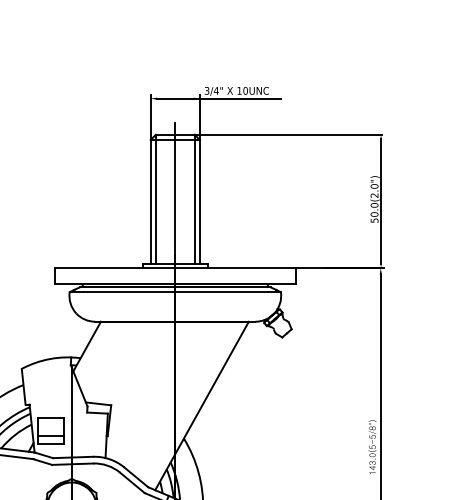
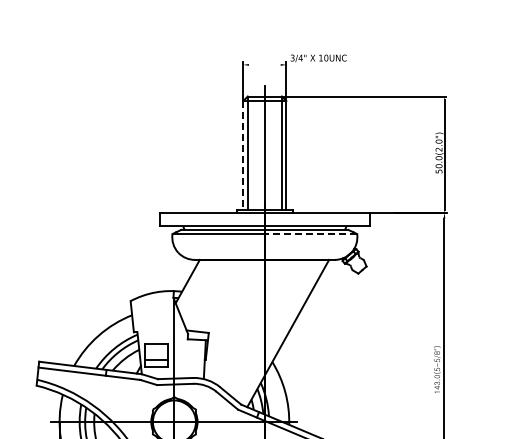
line: (218, 98) -> (302, 64), removed
line: (150, 202) -> (243, 155), solid -> dashed
line: (227, 292) -> (310, 234), solid -> dashed

